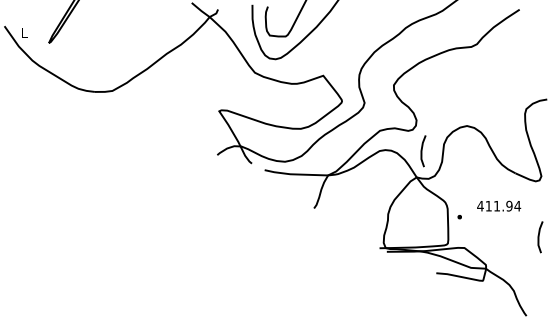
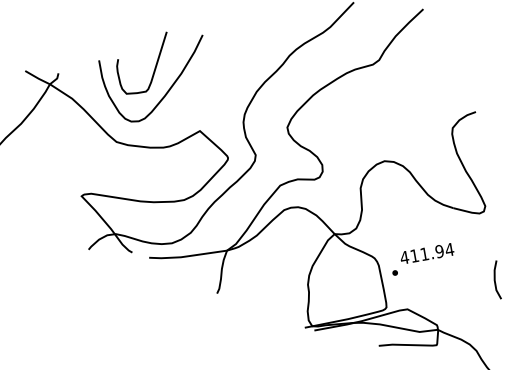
line: (422, 151) -> (336, 201), removed
text: (499, 205) -> (427, 252), moved

